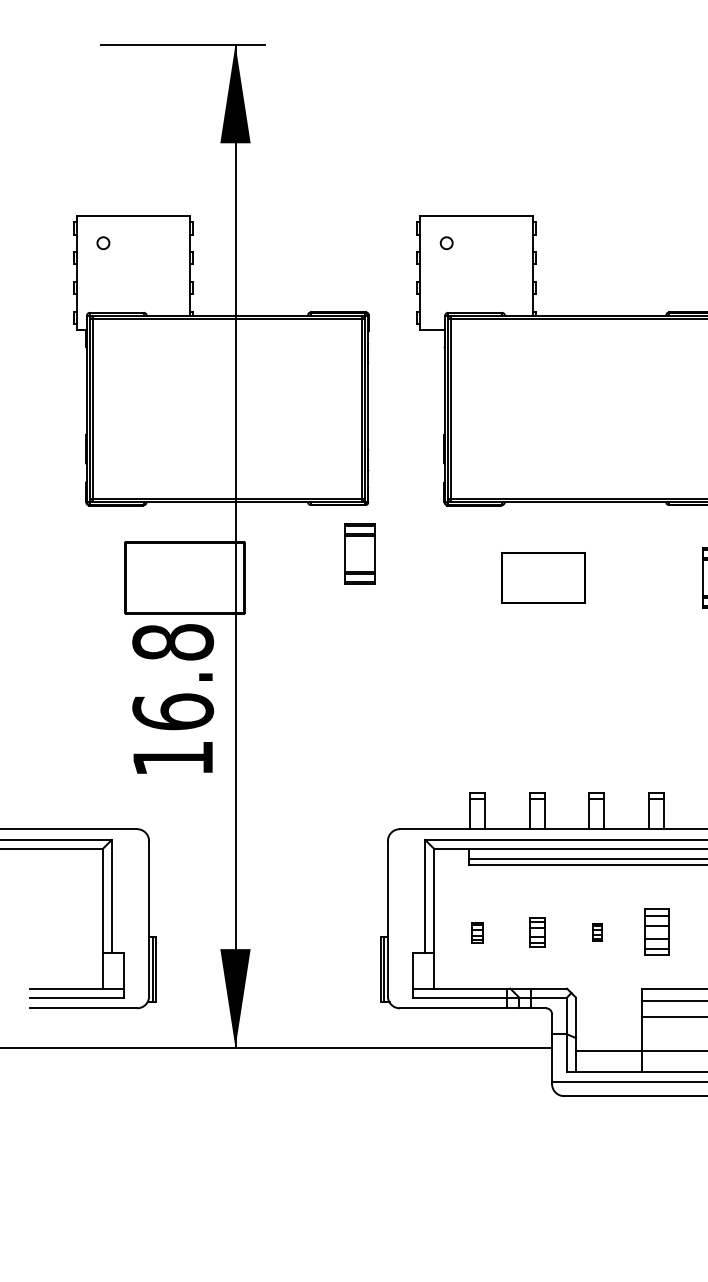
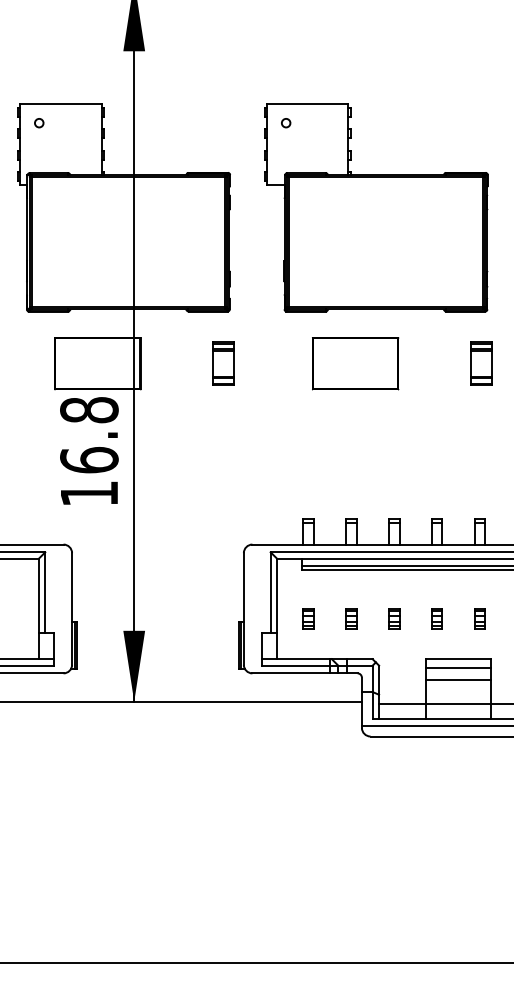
part: (359, 553) -> (223, 363), moved
part: (543, 577) -> (355, 363), size x1.43
part: (477, 931) -> (308, 618), size x1.43
part: (597, 931) -> (394, 618), size x1.67
part: (655, 931) -> (436, 618), size x0.62

